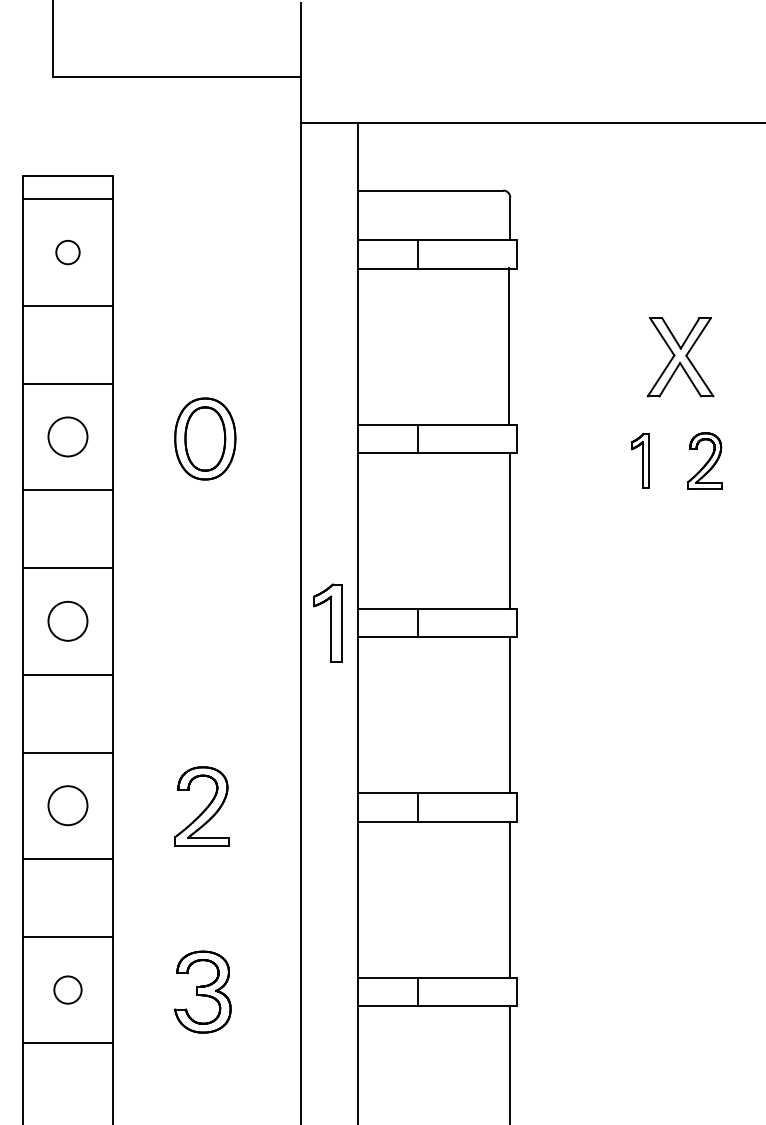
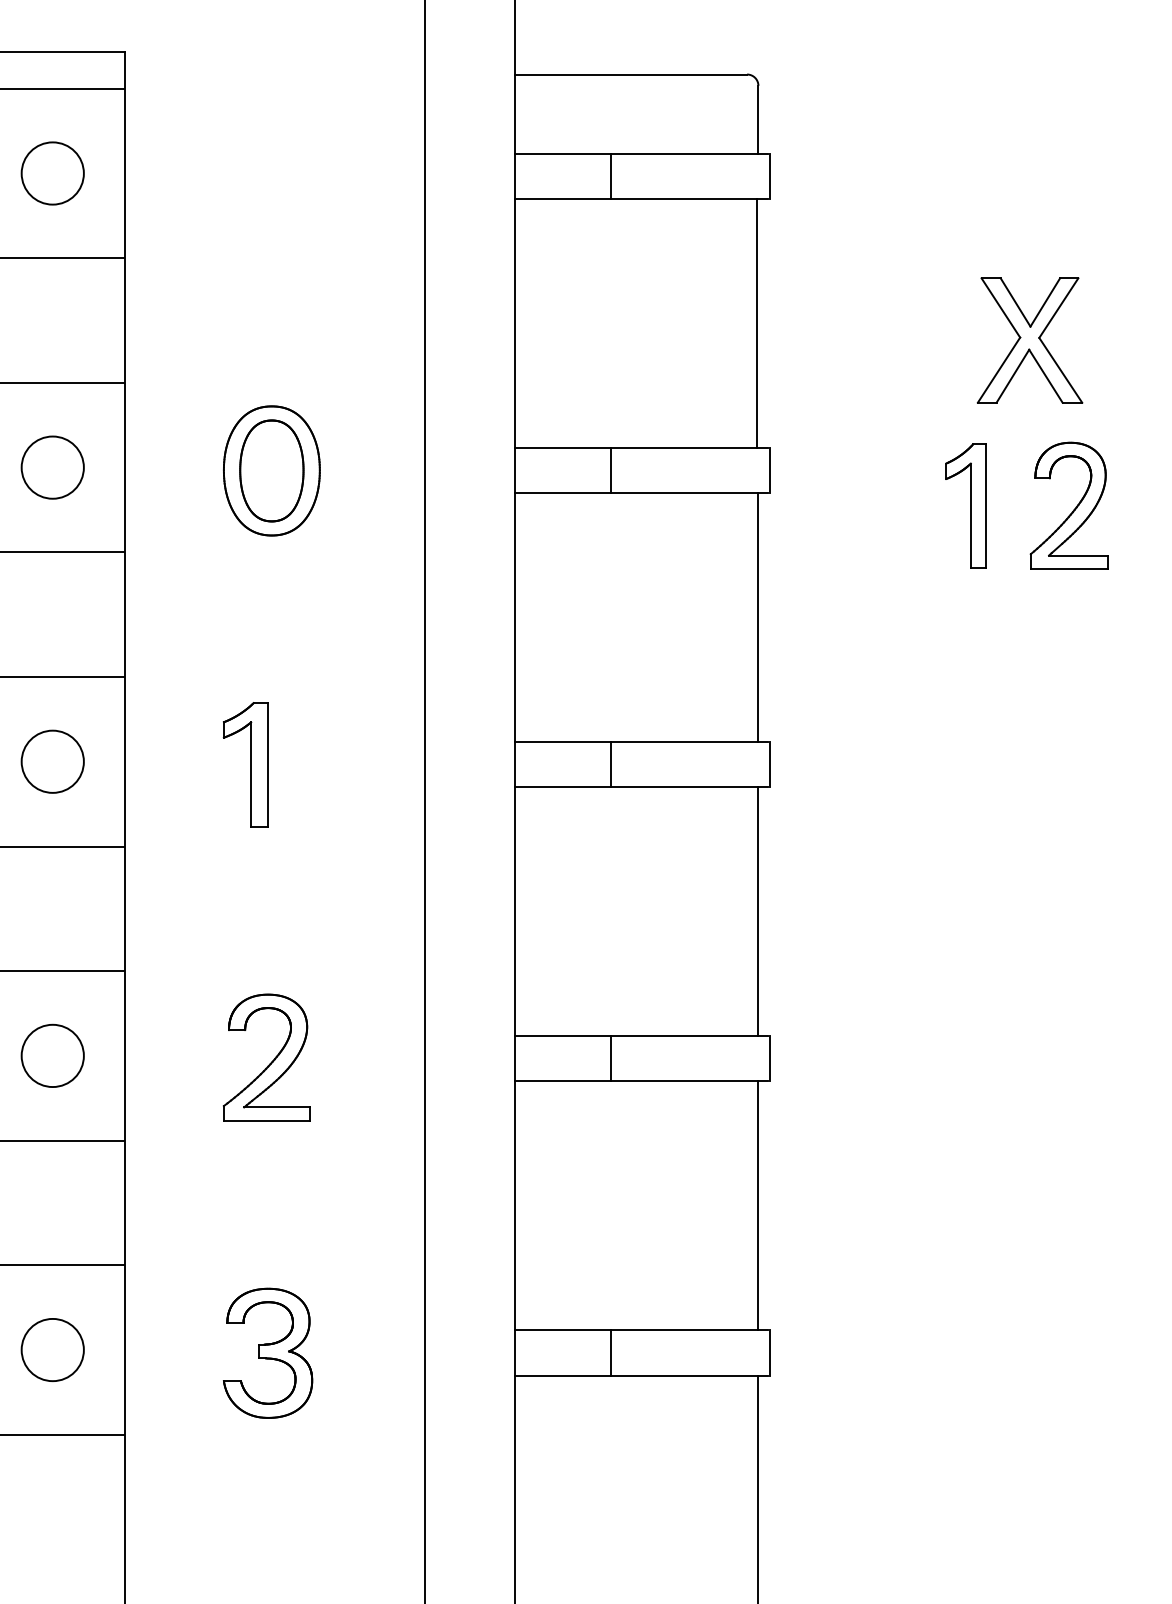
circle: (67, 252) -> (52, 173), size x1.67
part: (640, 460) -> (966, 505), size x1.43
part: (704, 460) -> (1068, 505), size x1.43
part: (327, 622) -> (245, 763), moved
circle: (67, 989) -> (52, 1349), size x1.43

